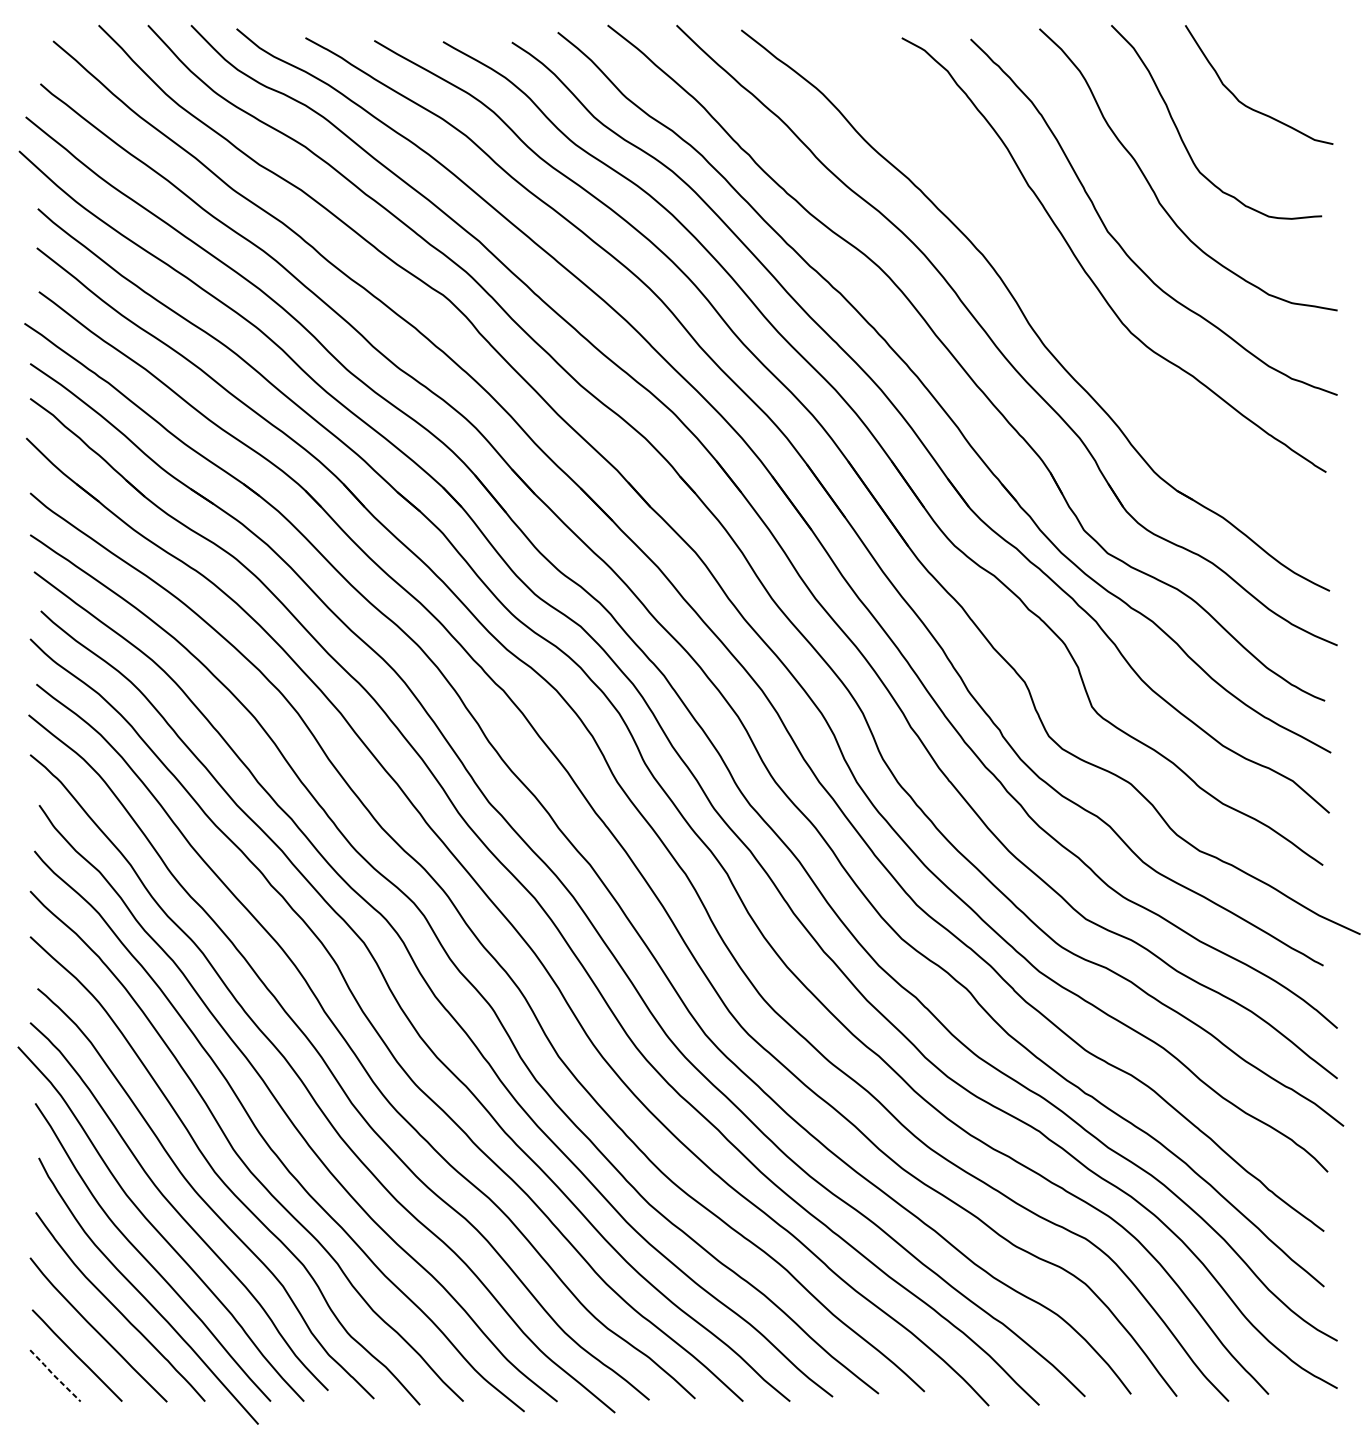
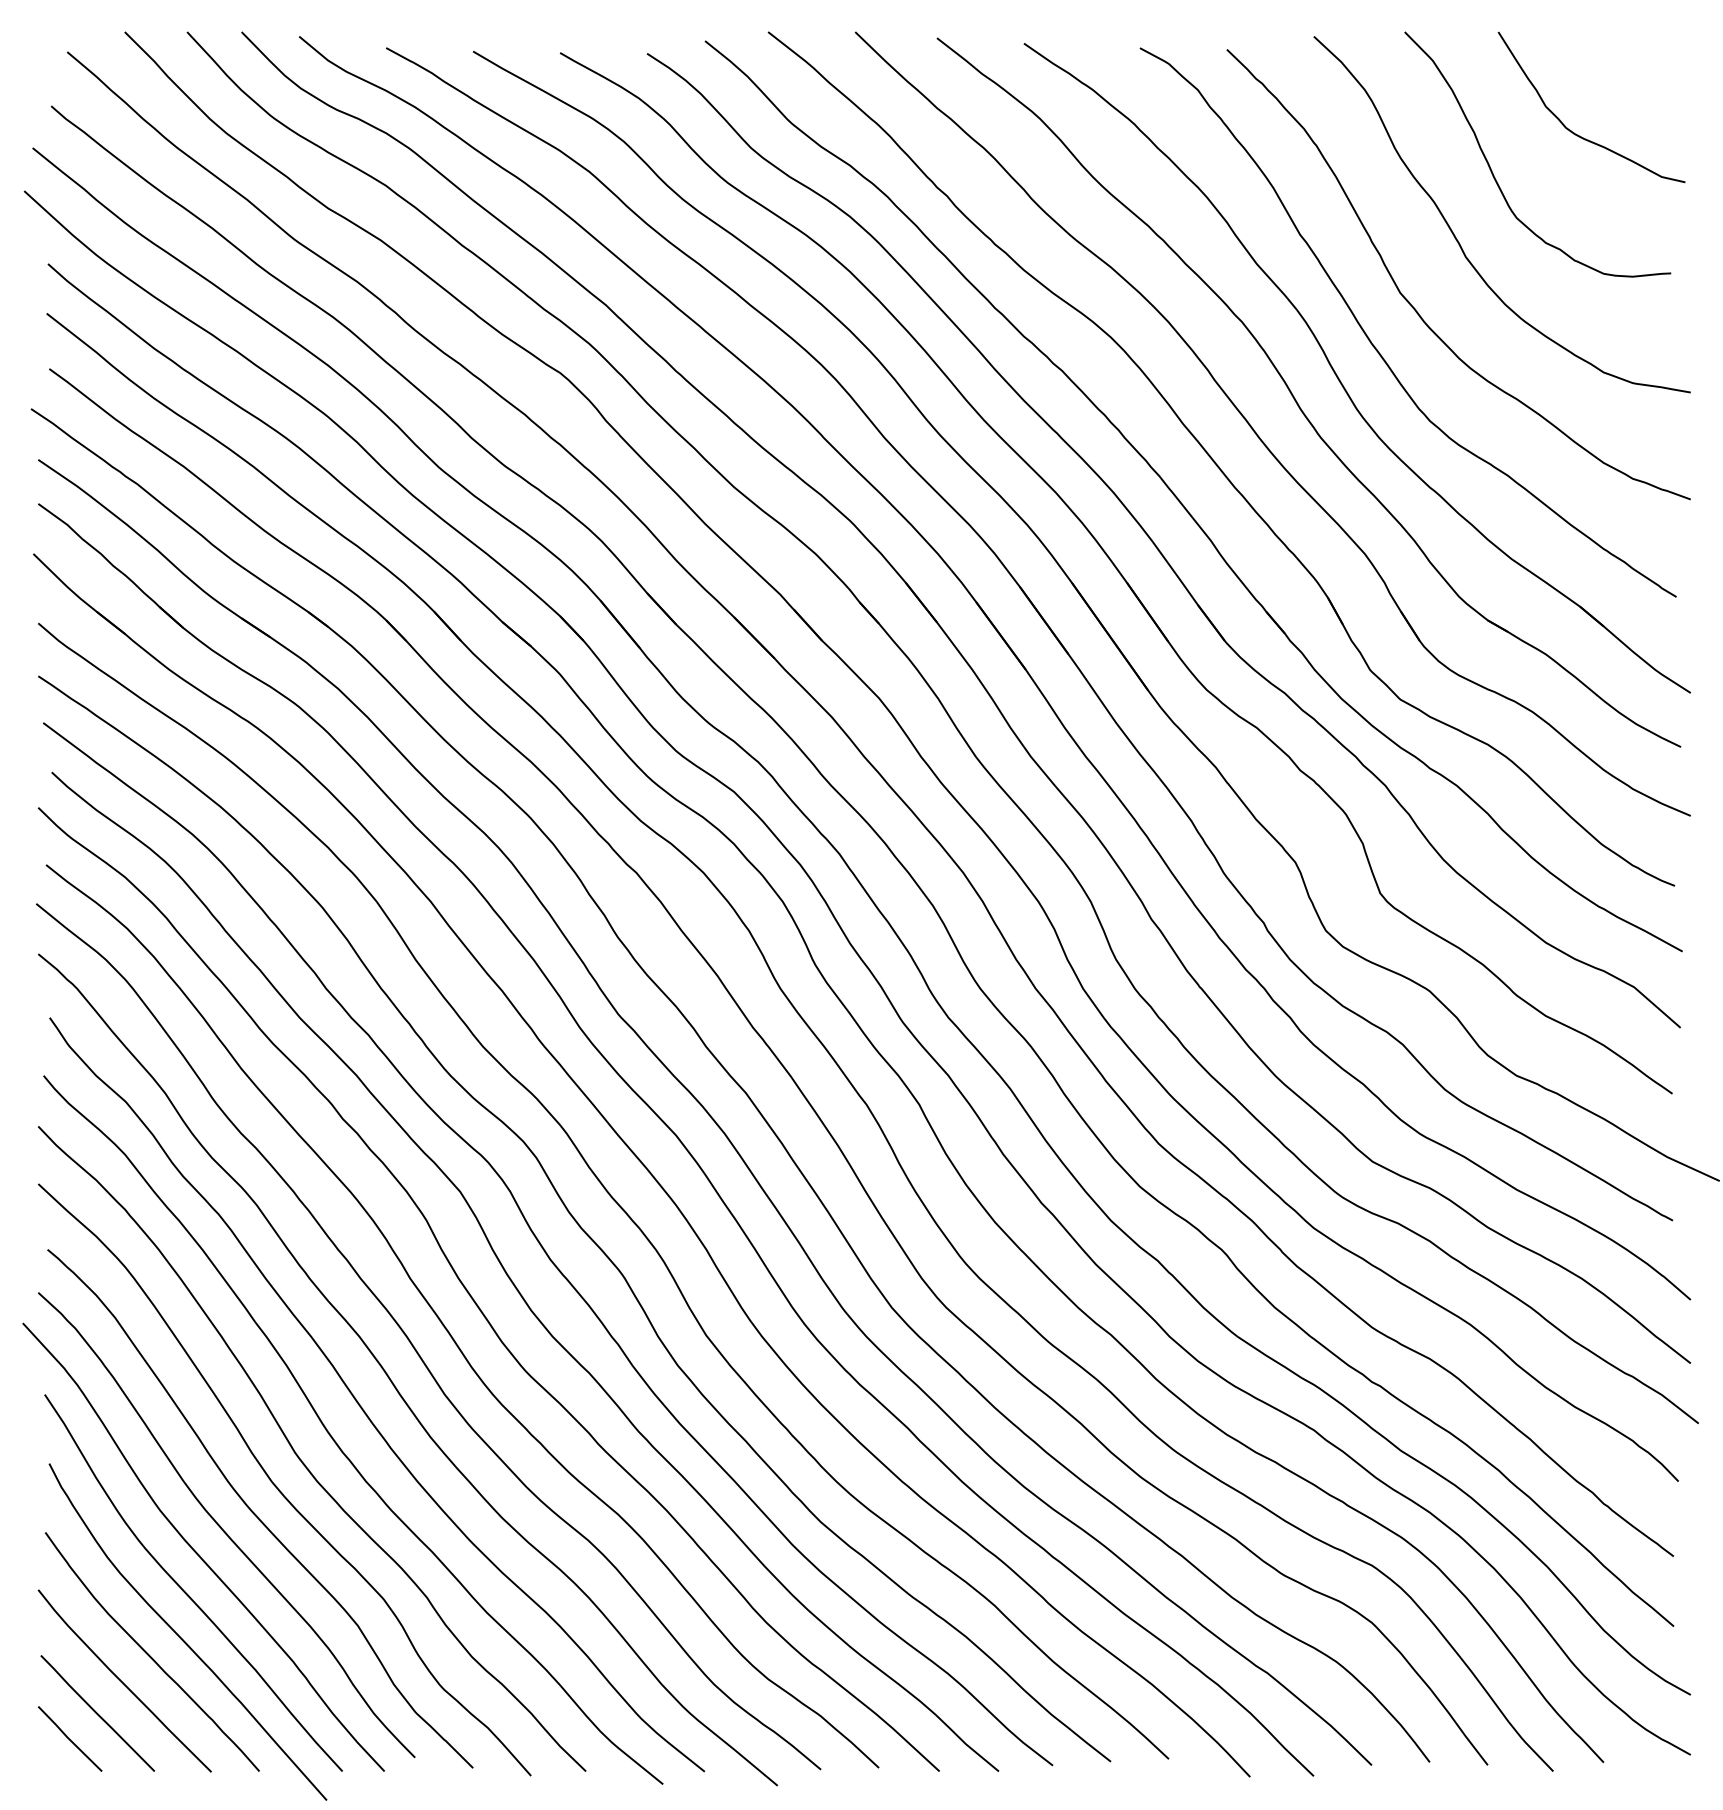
part: (1058, 297) -> (1338, 376), added
line: (54, 1375) -> (68, 1738), dashed -> solid

